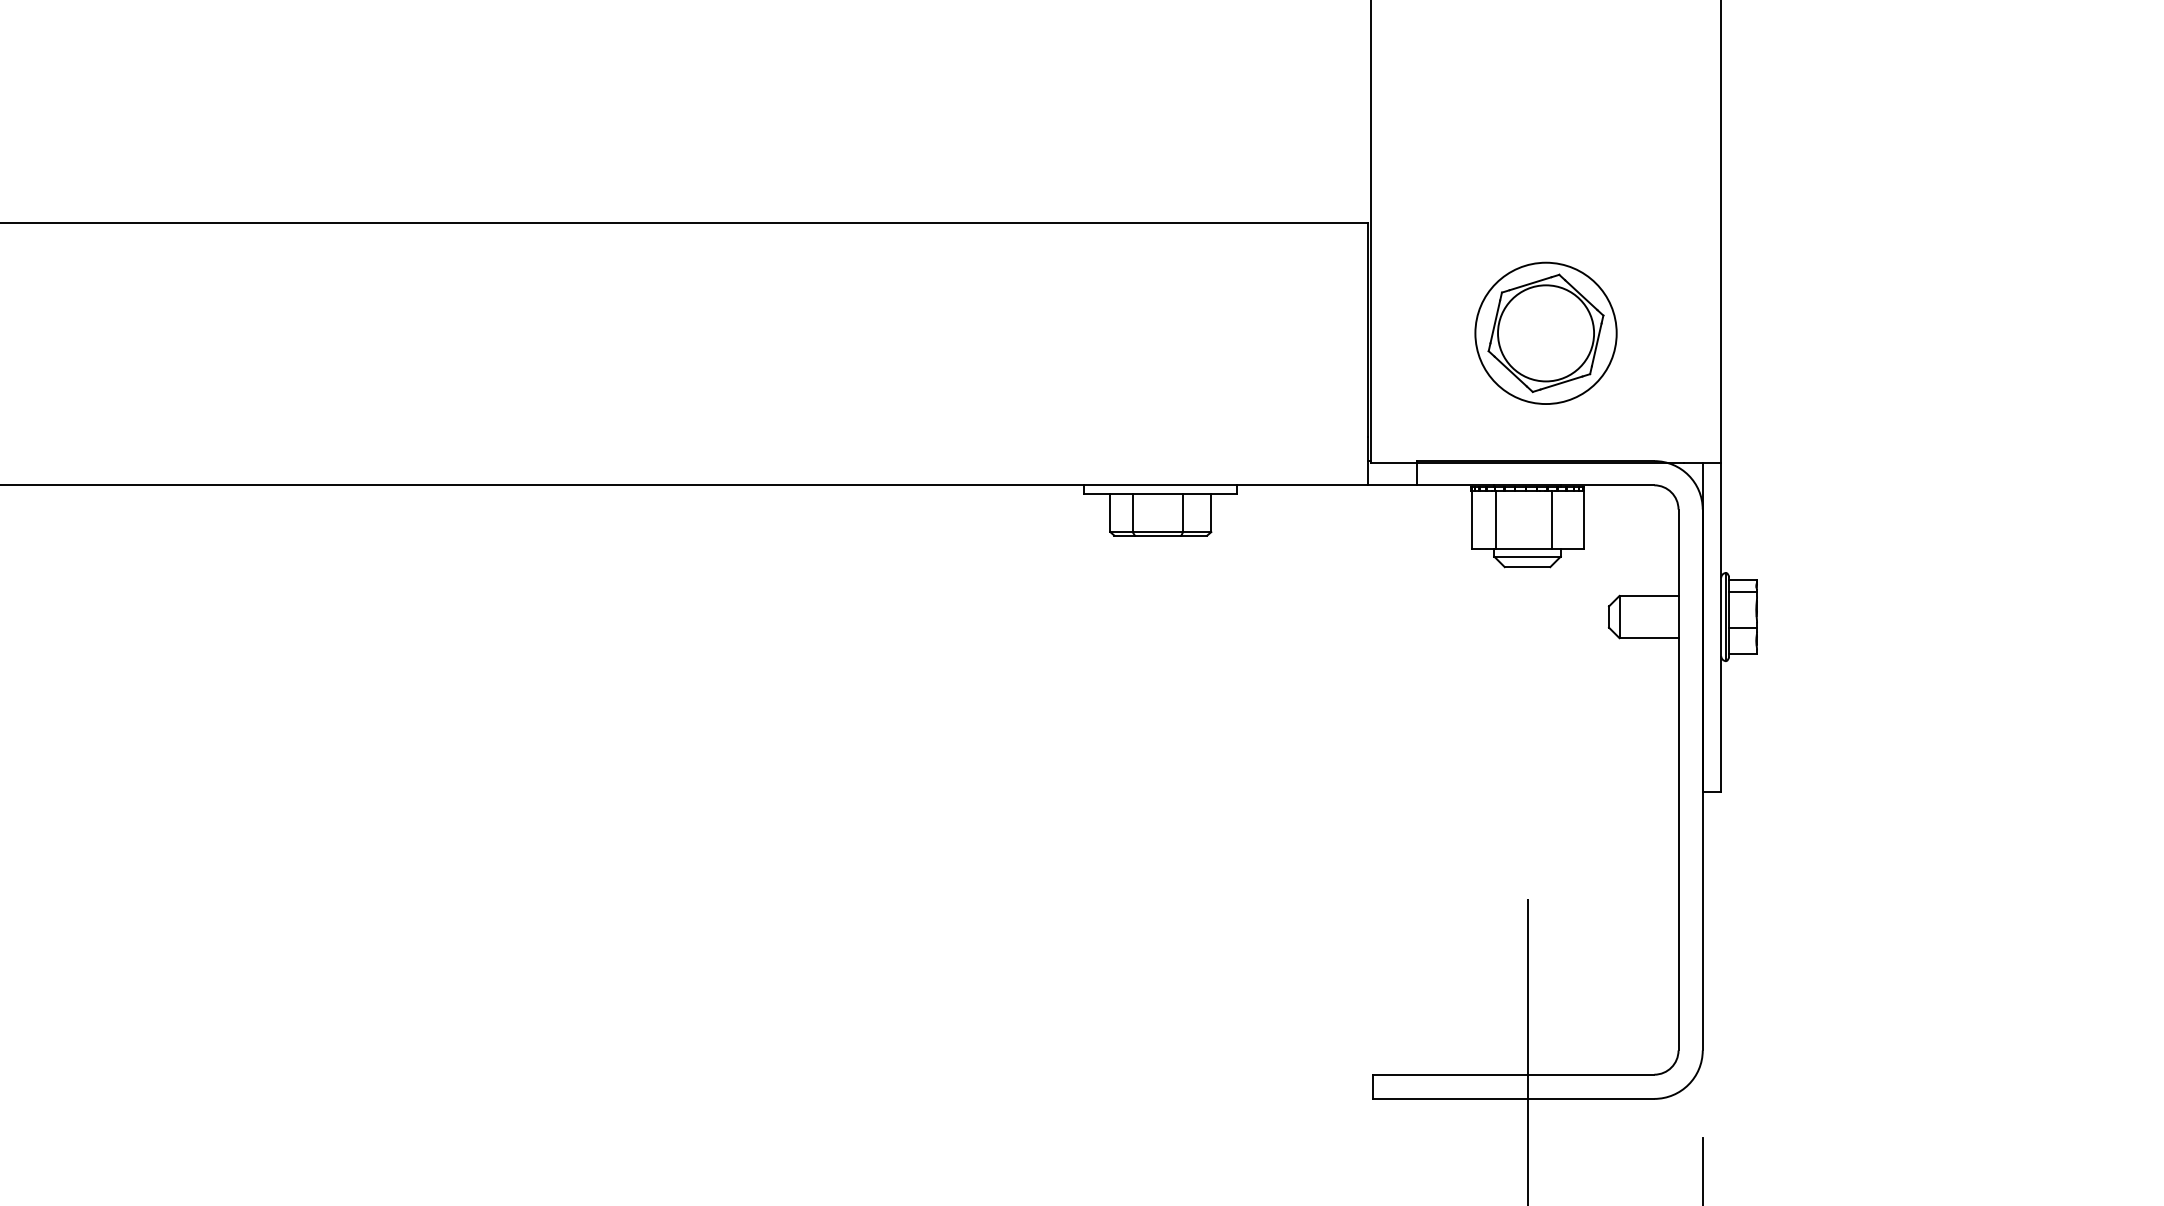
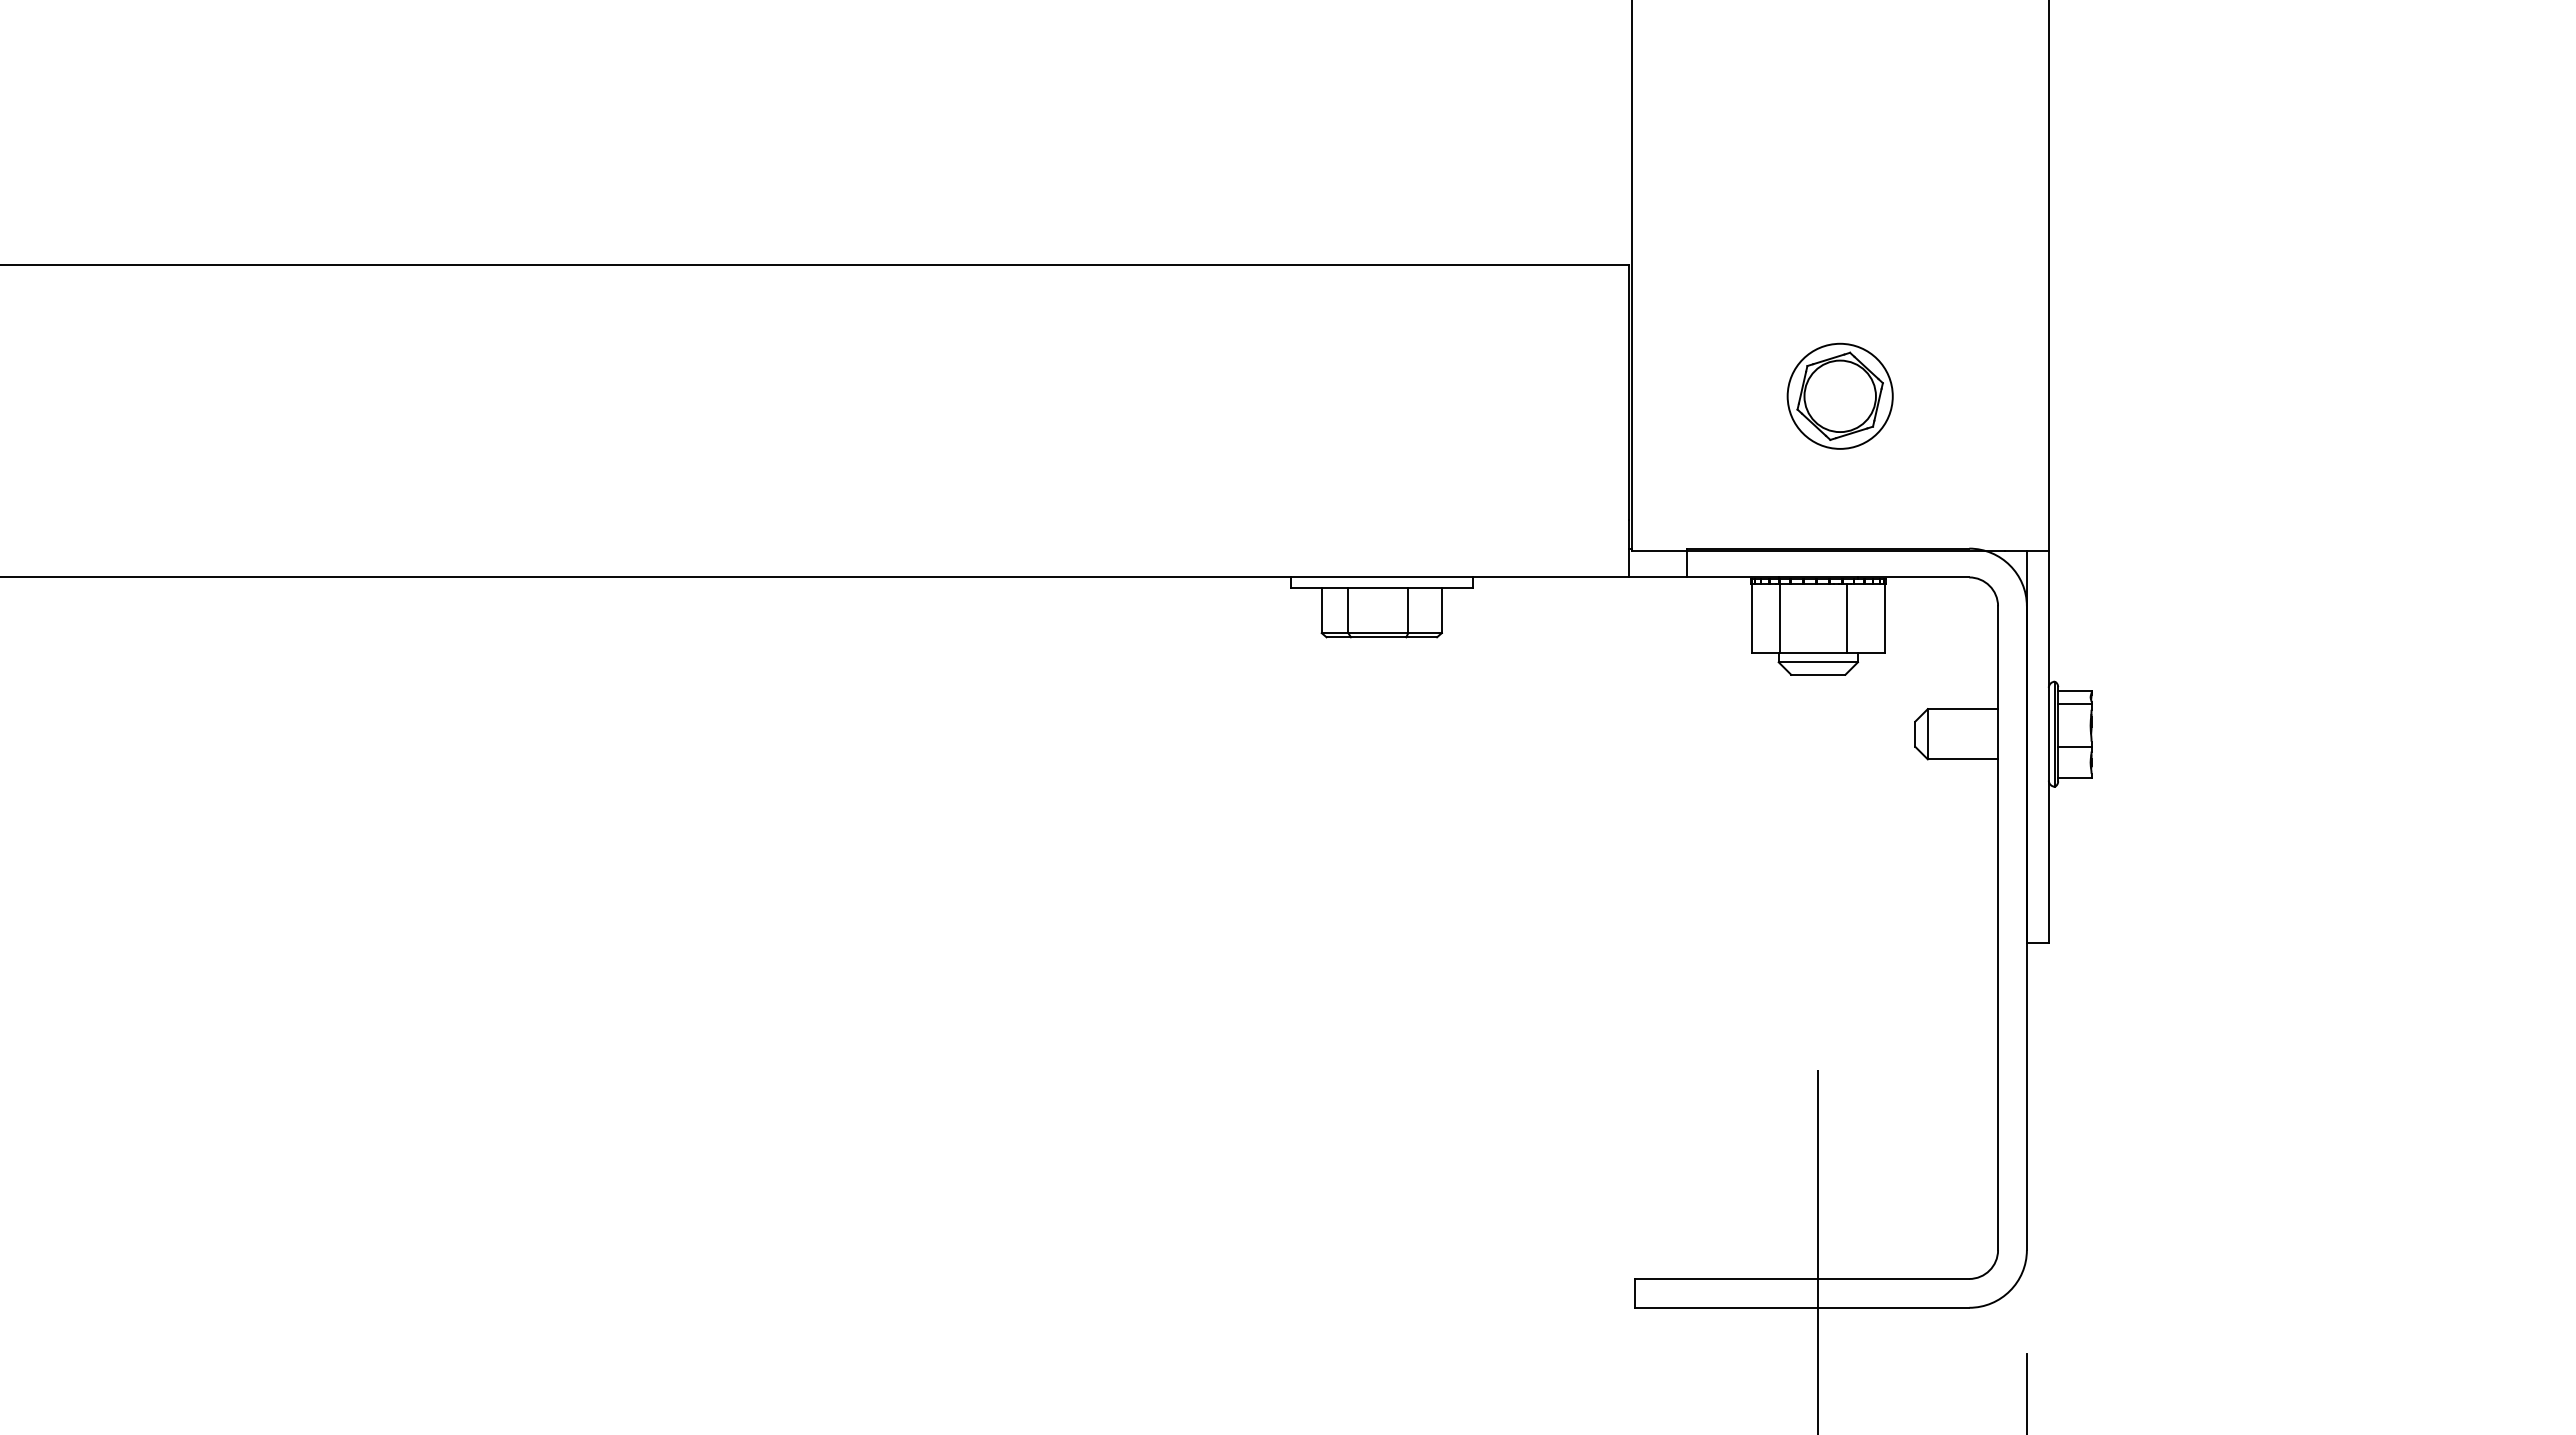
part: (1545, 332) -> (1839, 395), size x0.62

